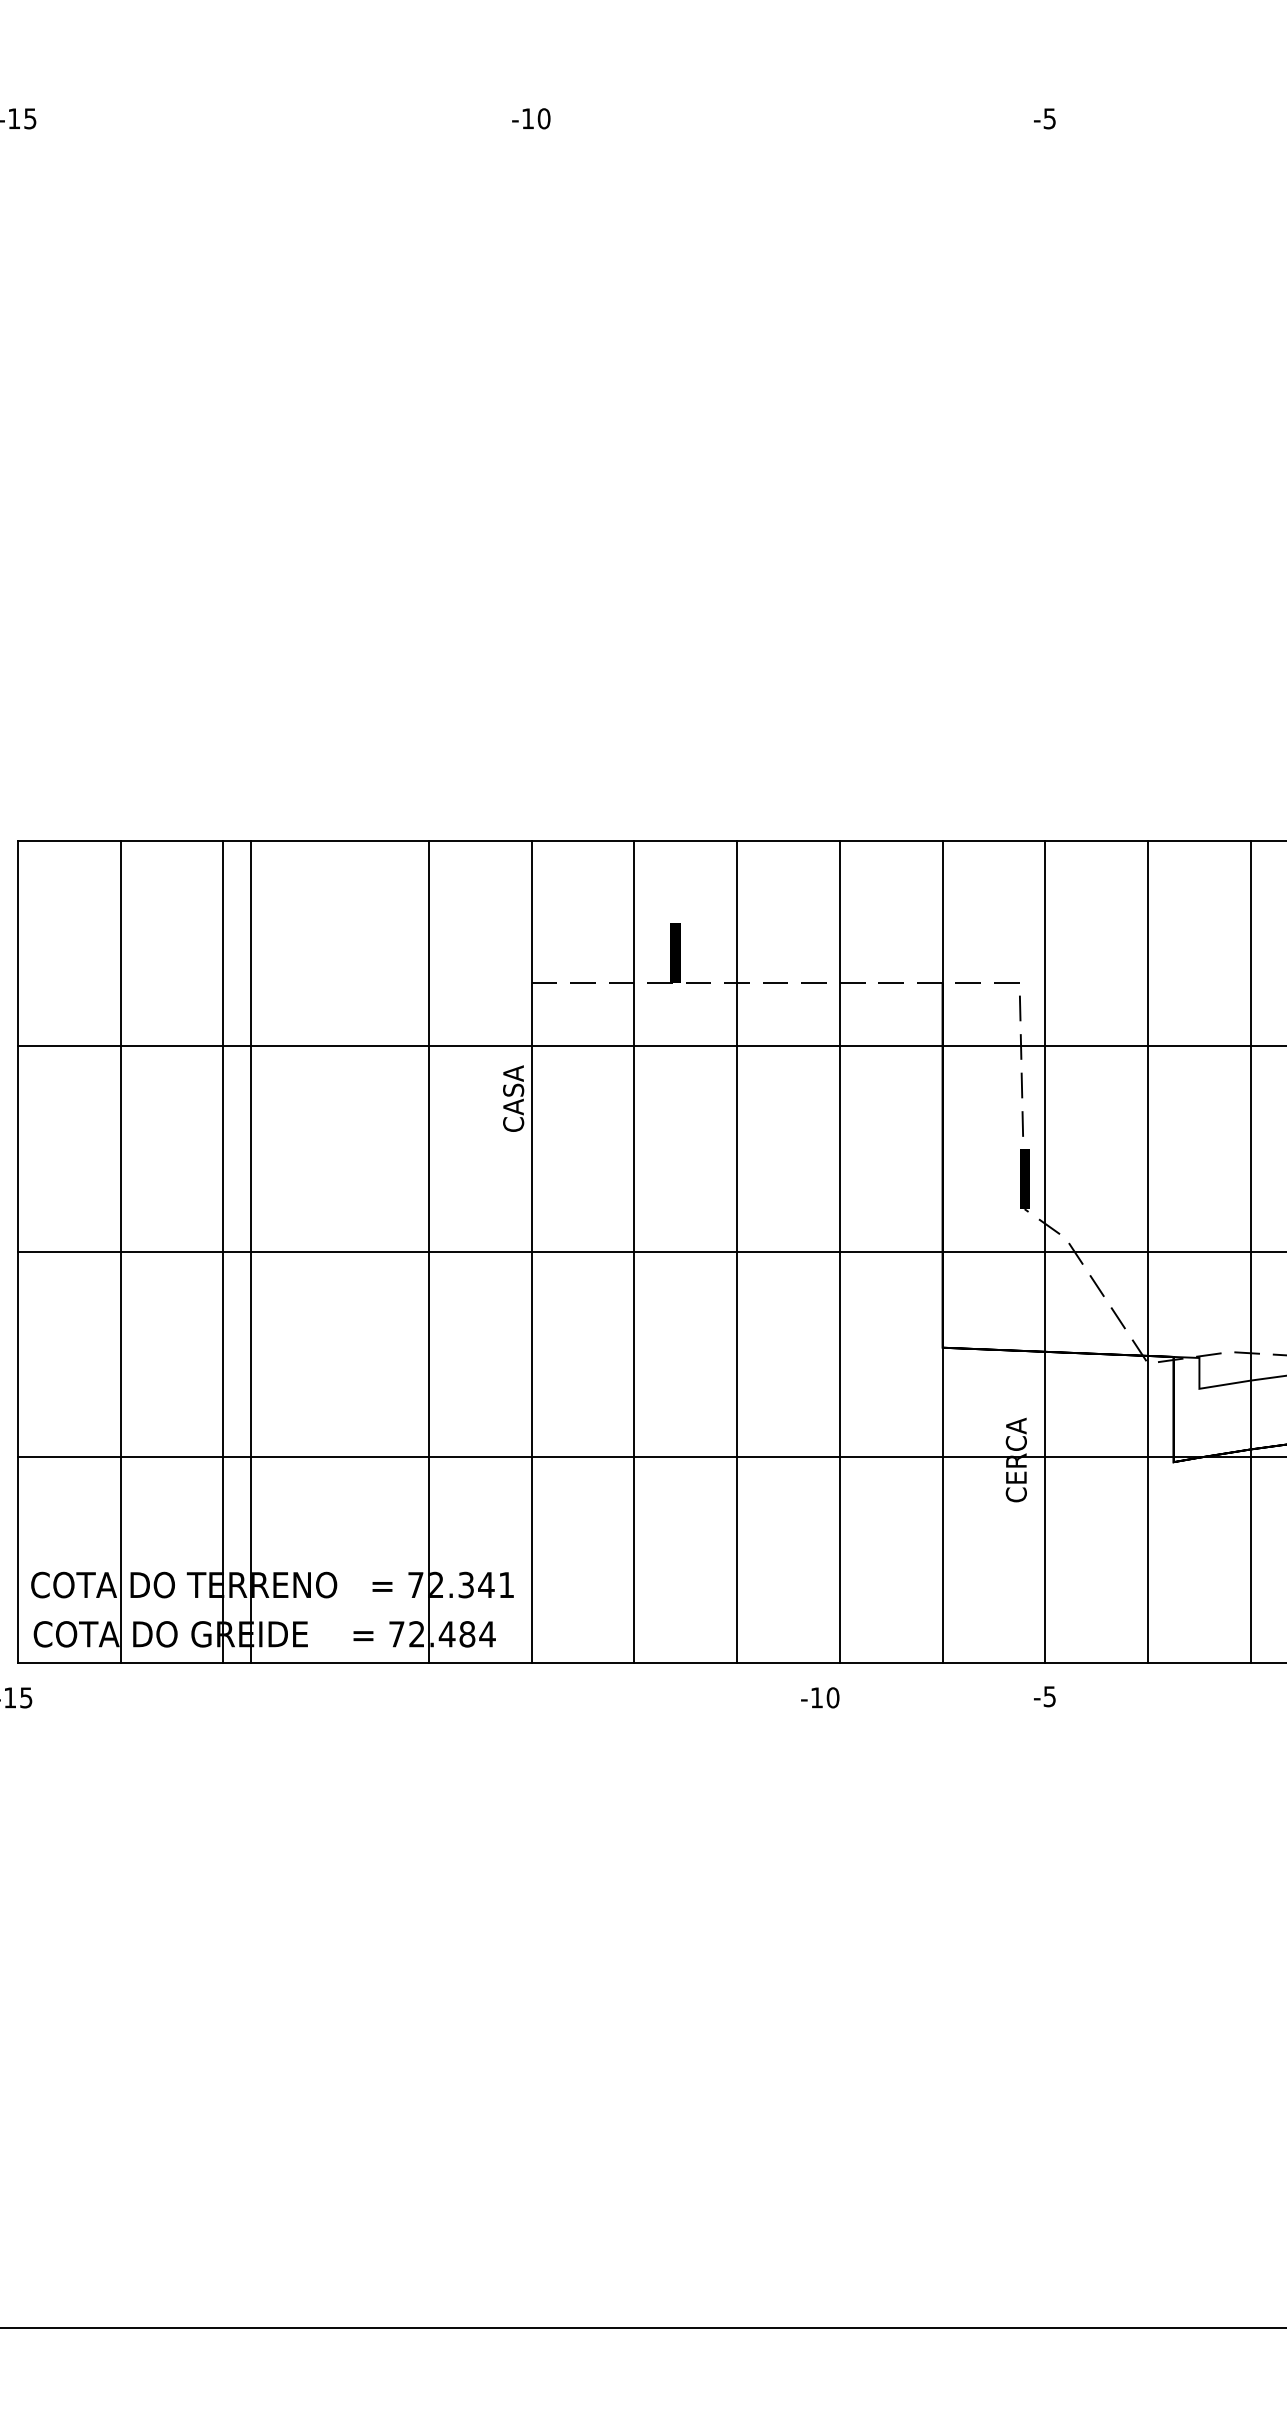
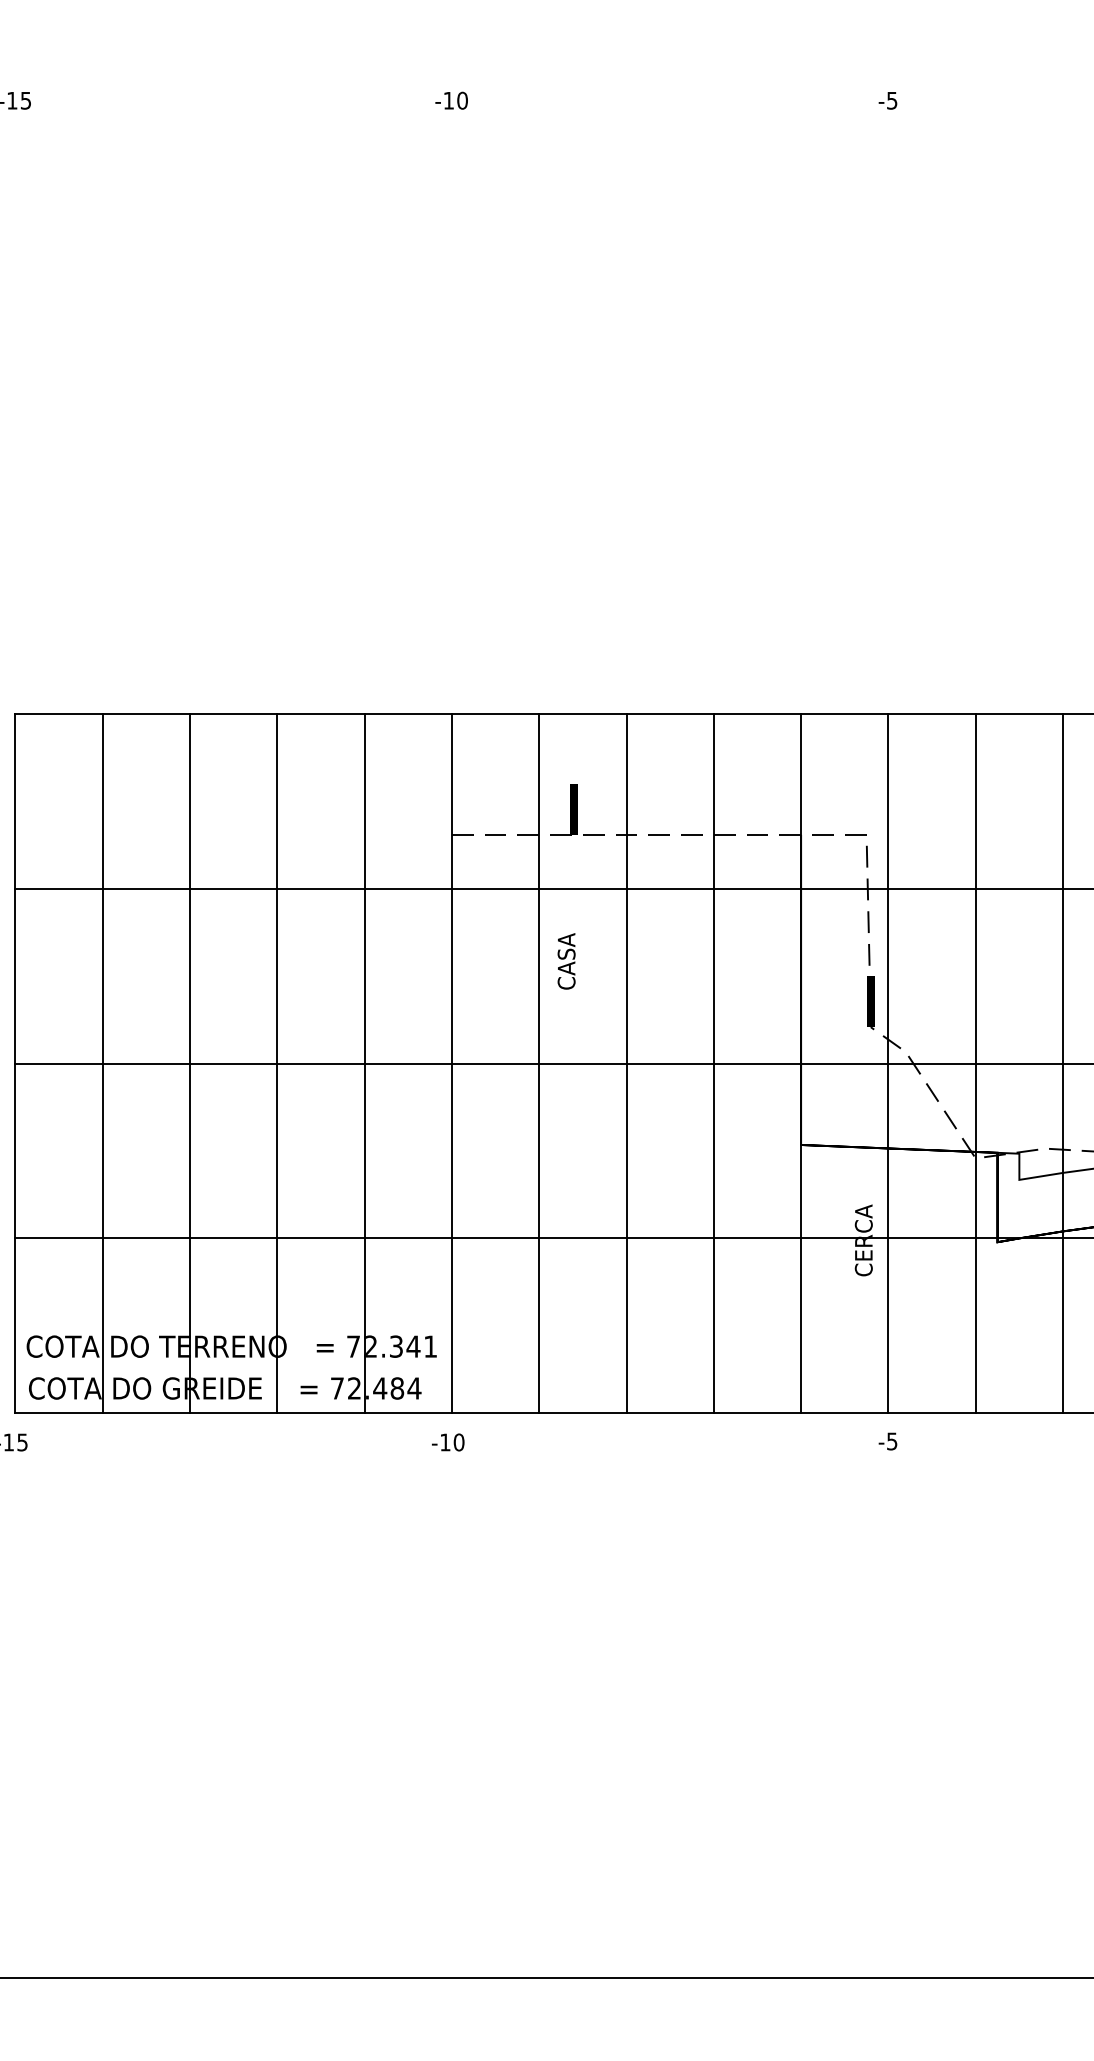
text: (513, 1098) -> (566, 961), moved
line: (251, 1251) -> (277, 1063), moved
text: (820, 1697) -> (448, 1442), moved

